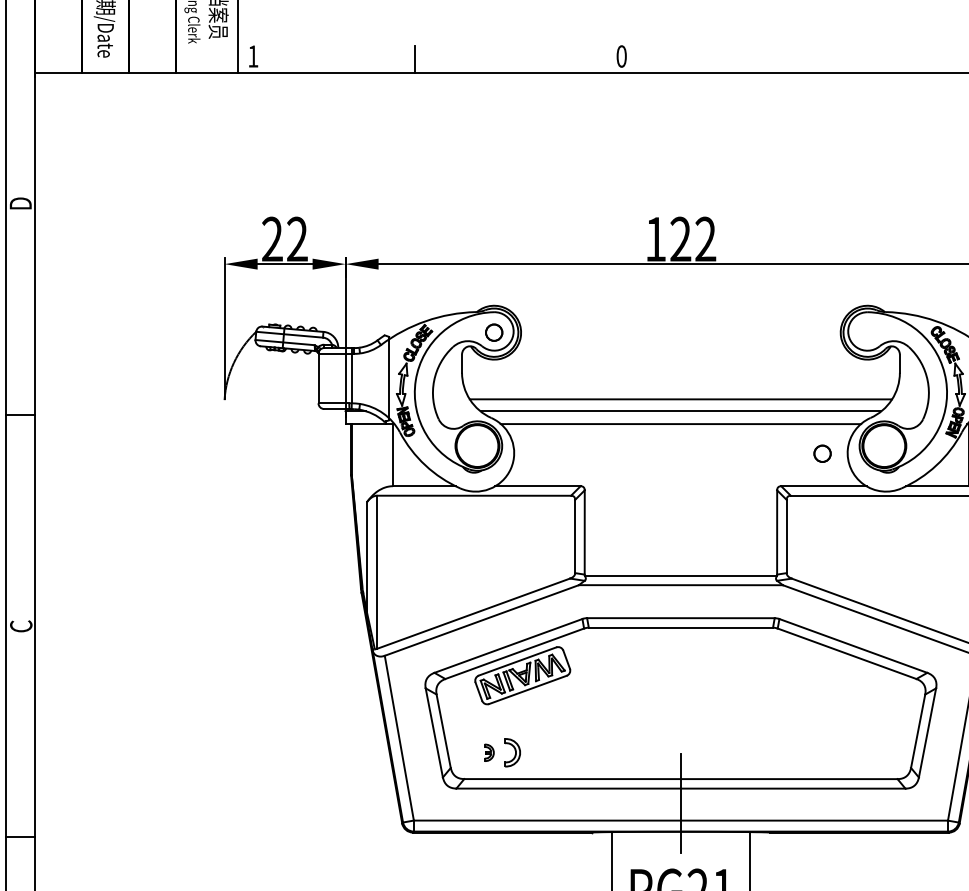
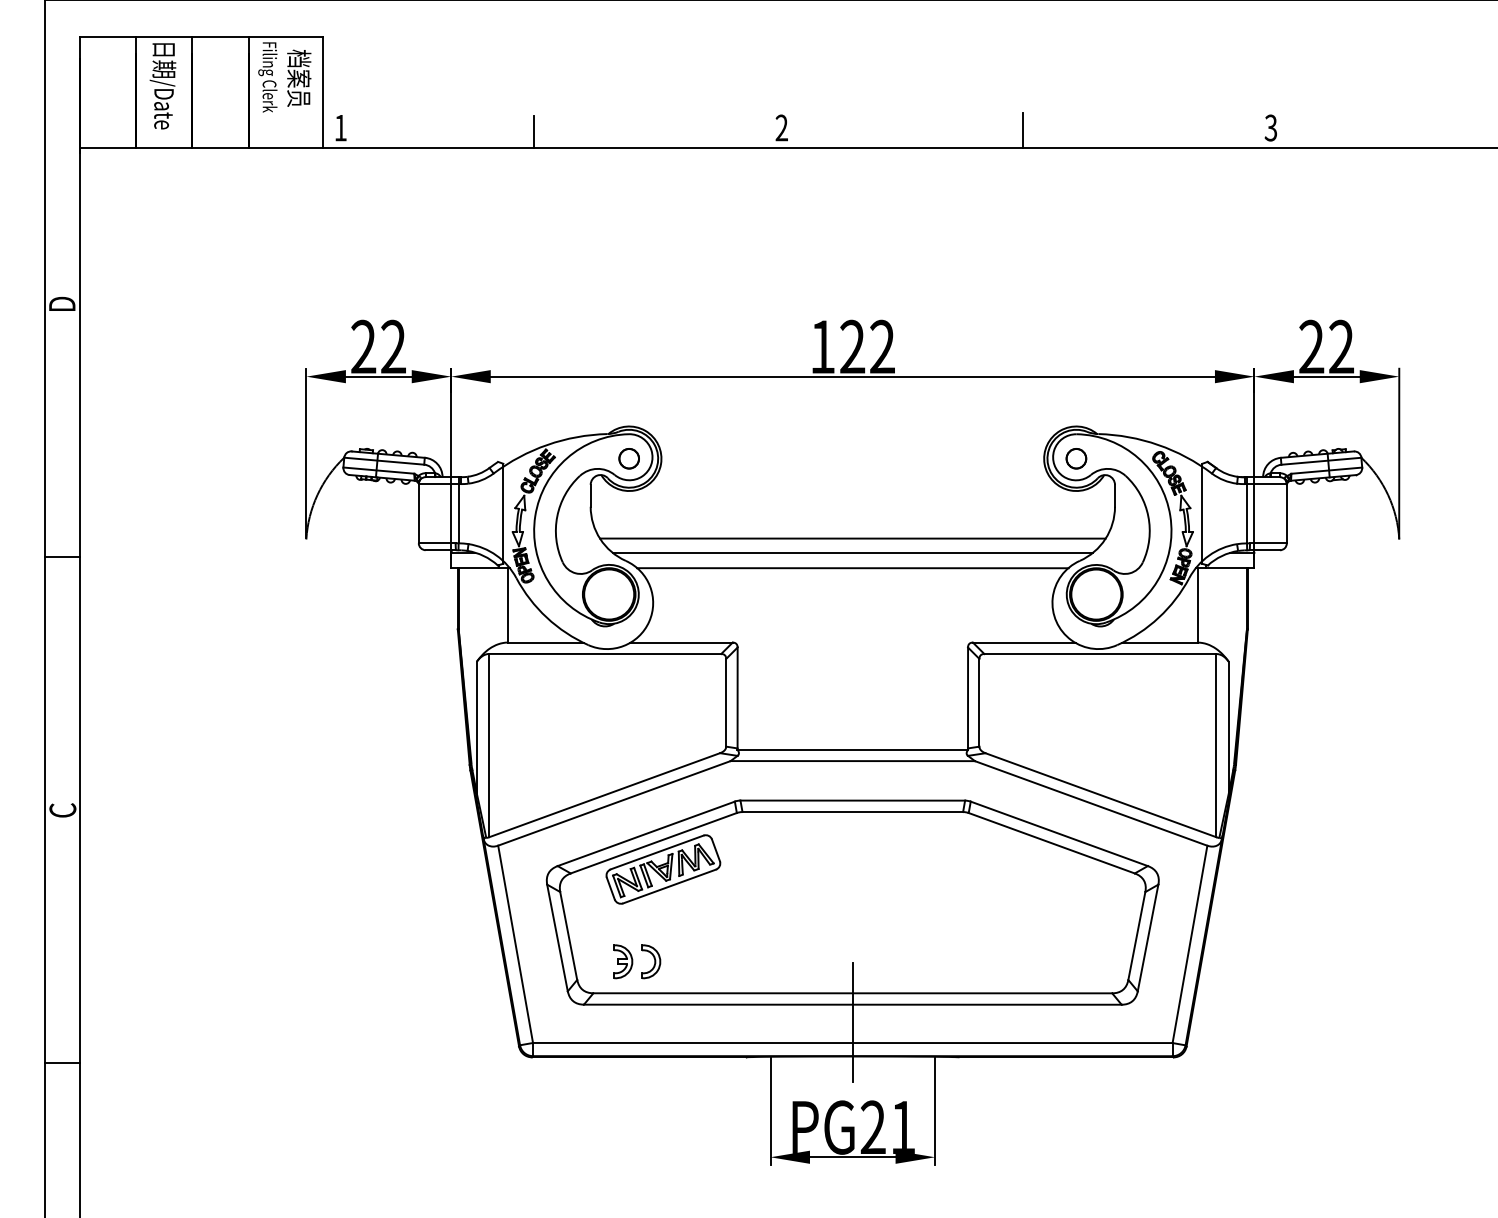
text: (621, 56) -> (781, 127), 0 -> 2
line: (823, 58) -> (1023, 130), added
part: (822, 453) -> (1076, 458), moved
part: (489, 752) -> (623, 961), size x1.67

